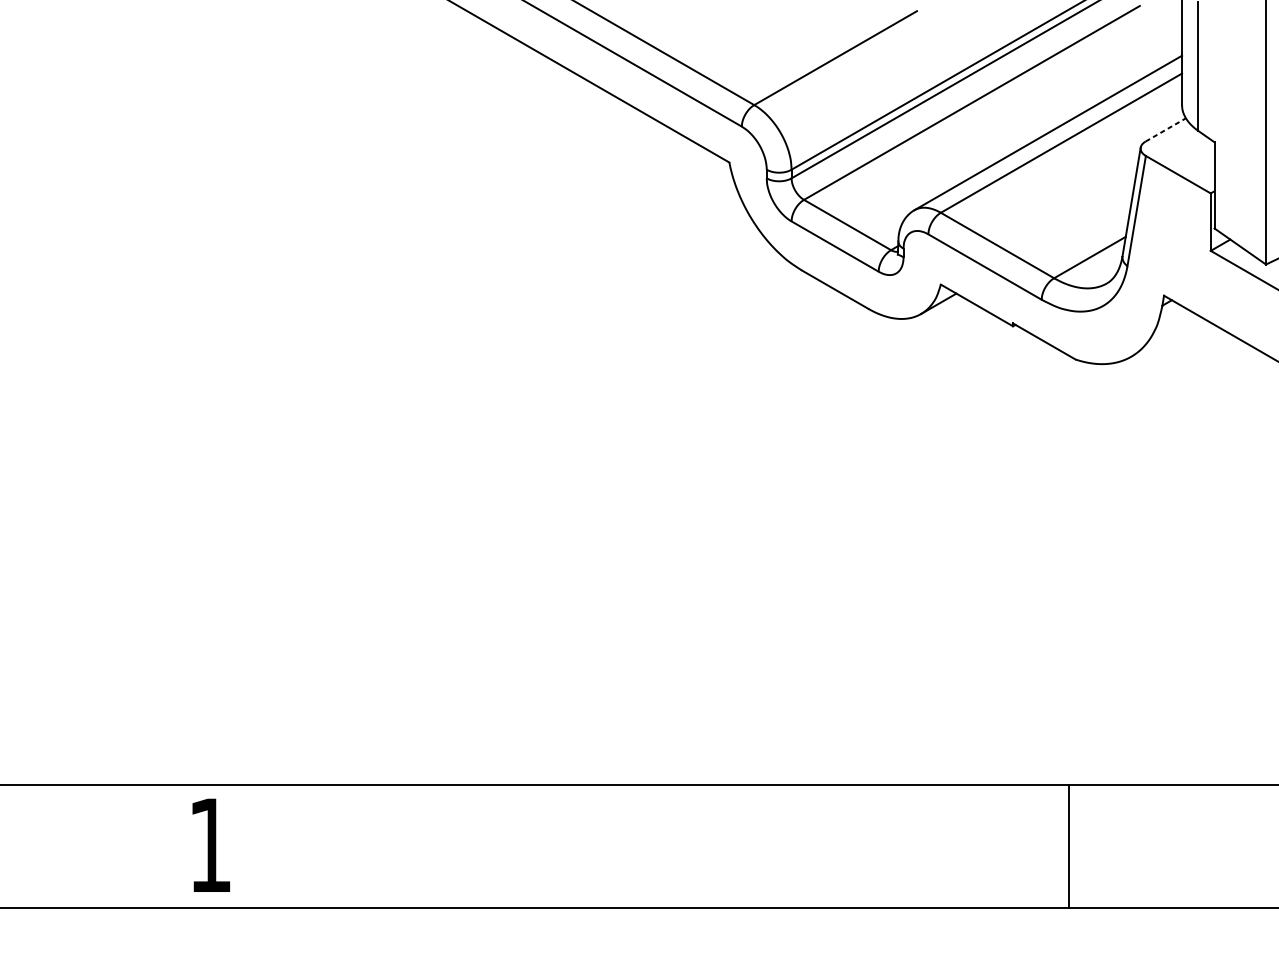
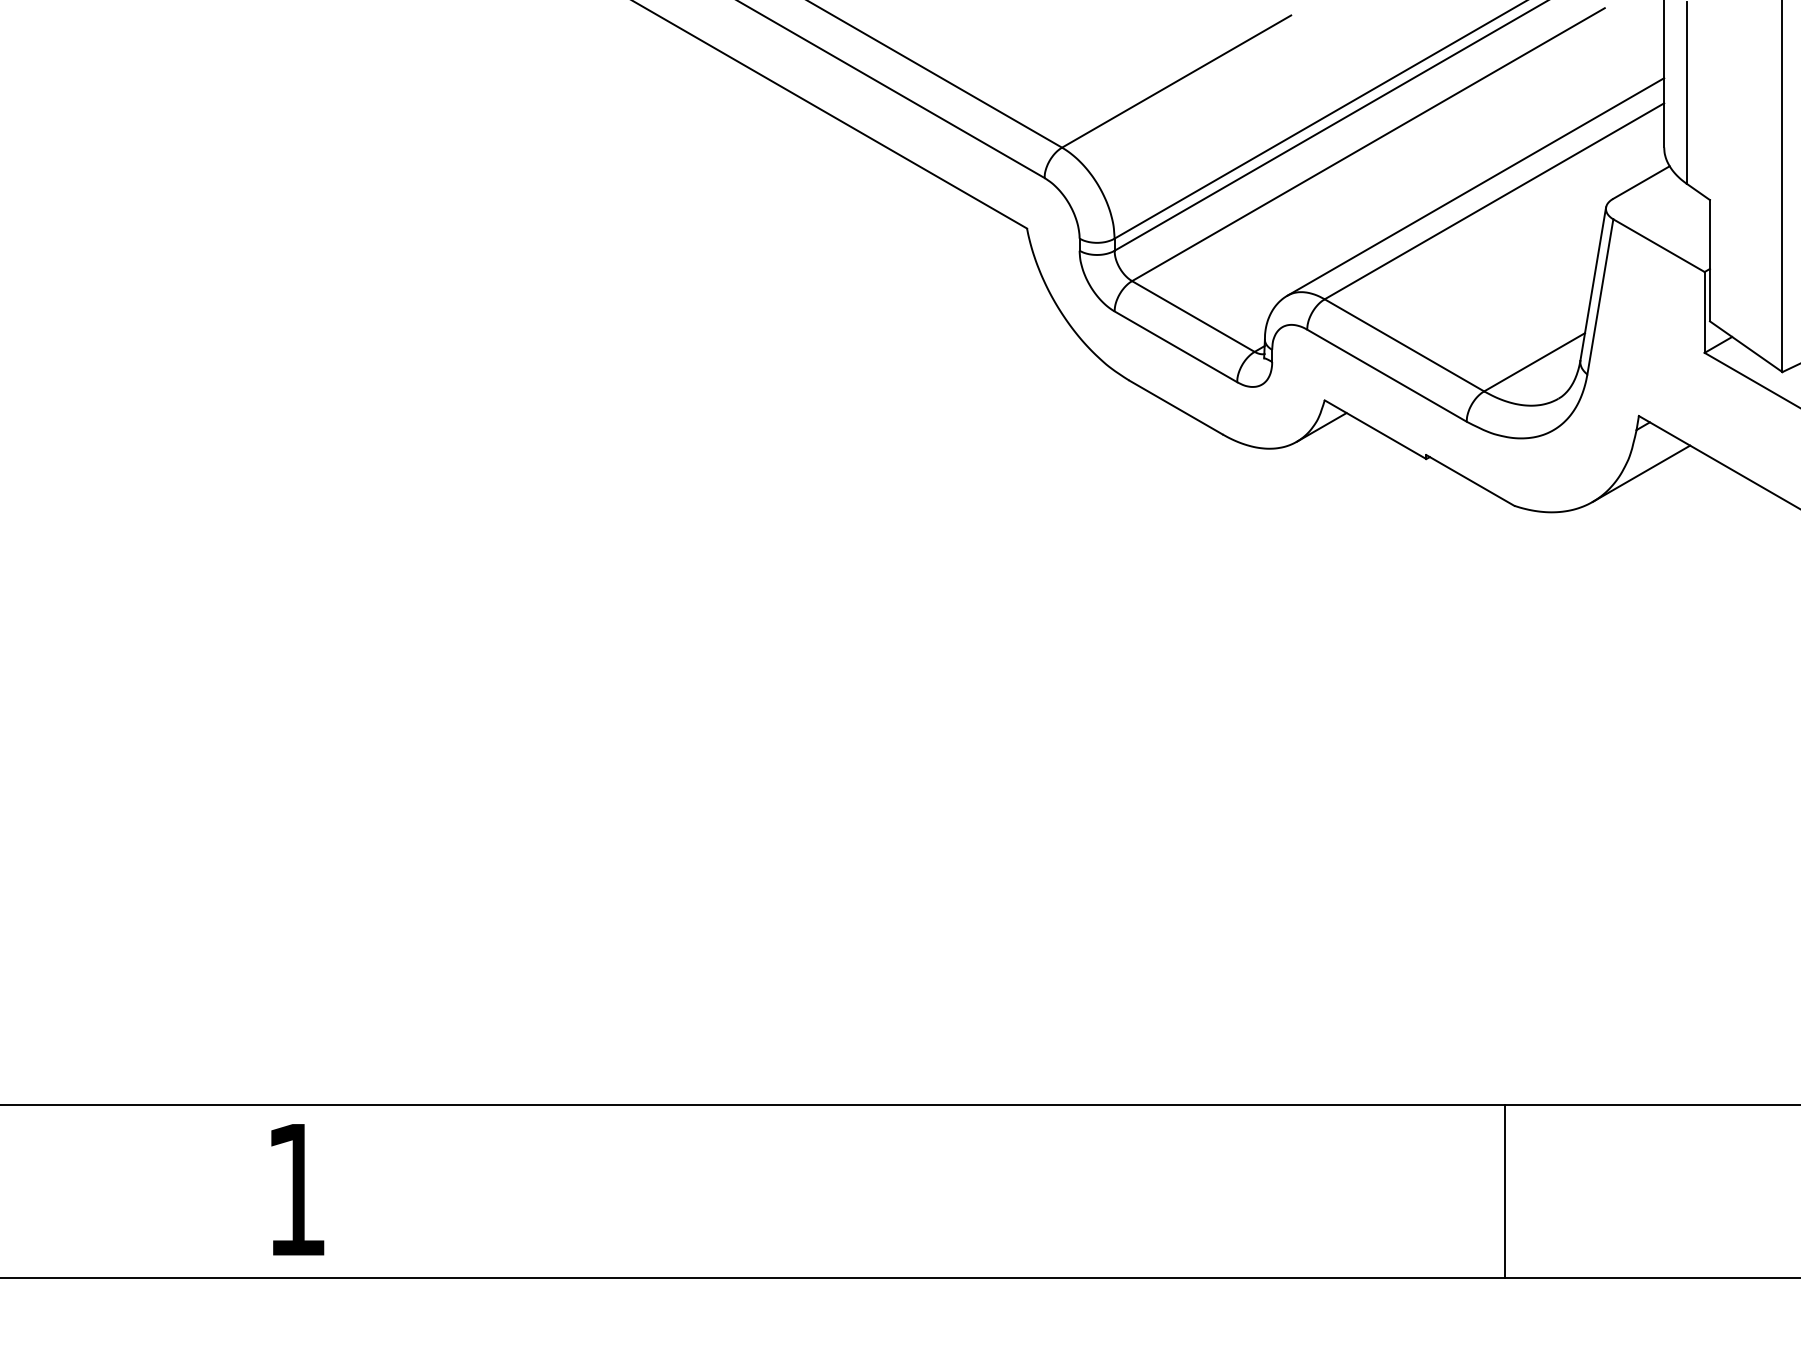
line: (1165, 129) -> (1641, 182), dashed -> solid
line: (1165, 336) -> (1641, 473), added

